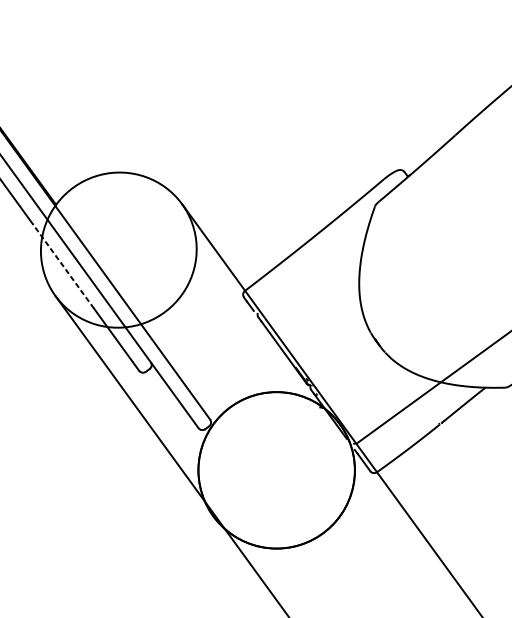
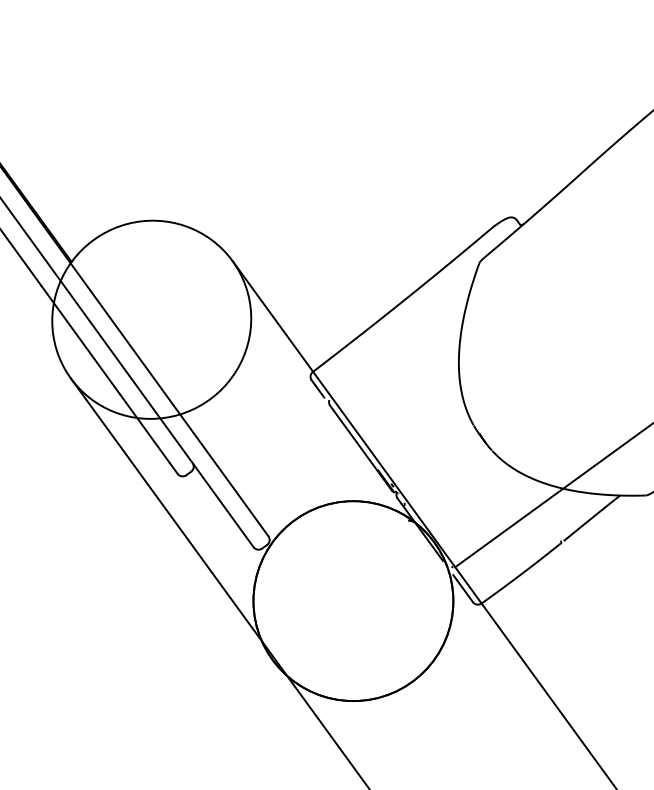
line: (63, 266) -> (80, 340), dashed -> solid

